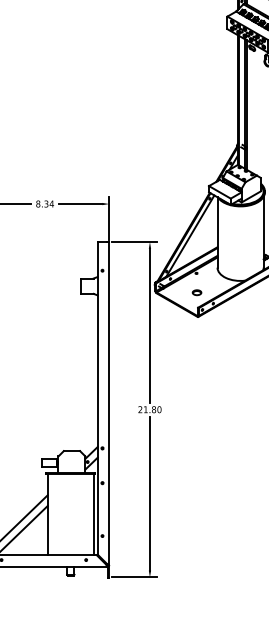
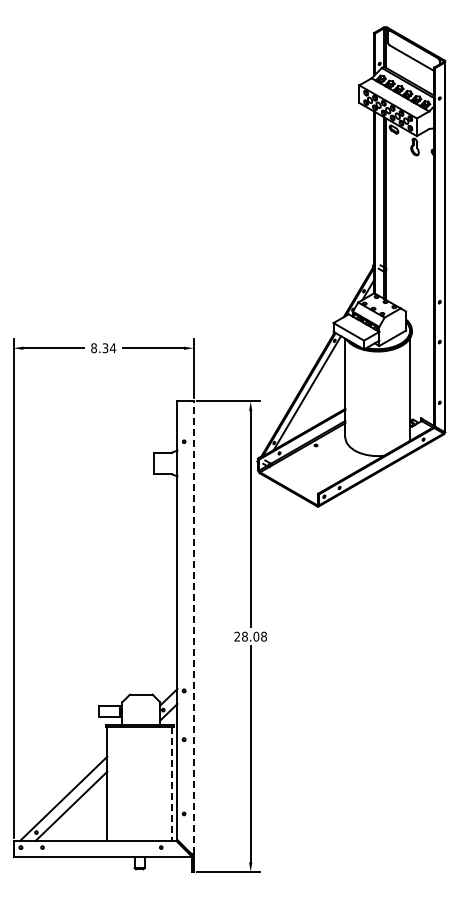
part: (196, 292) -> (316, 472), removed
line: (109, 403) -> (193, 627), solid -> dashed
text: (152, 409) -> (254, 636), 21.80 -> 28.08
line: (94, 515) -> (172, 784), solid -> dashed

